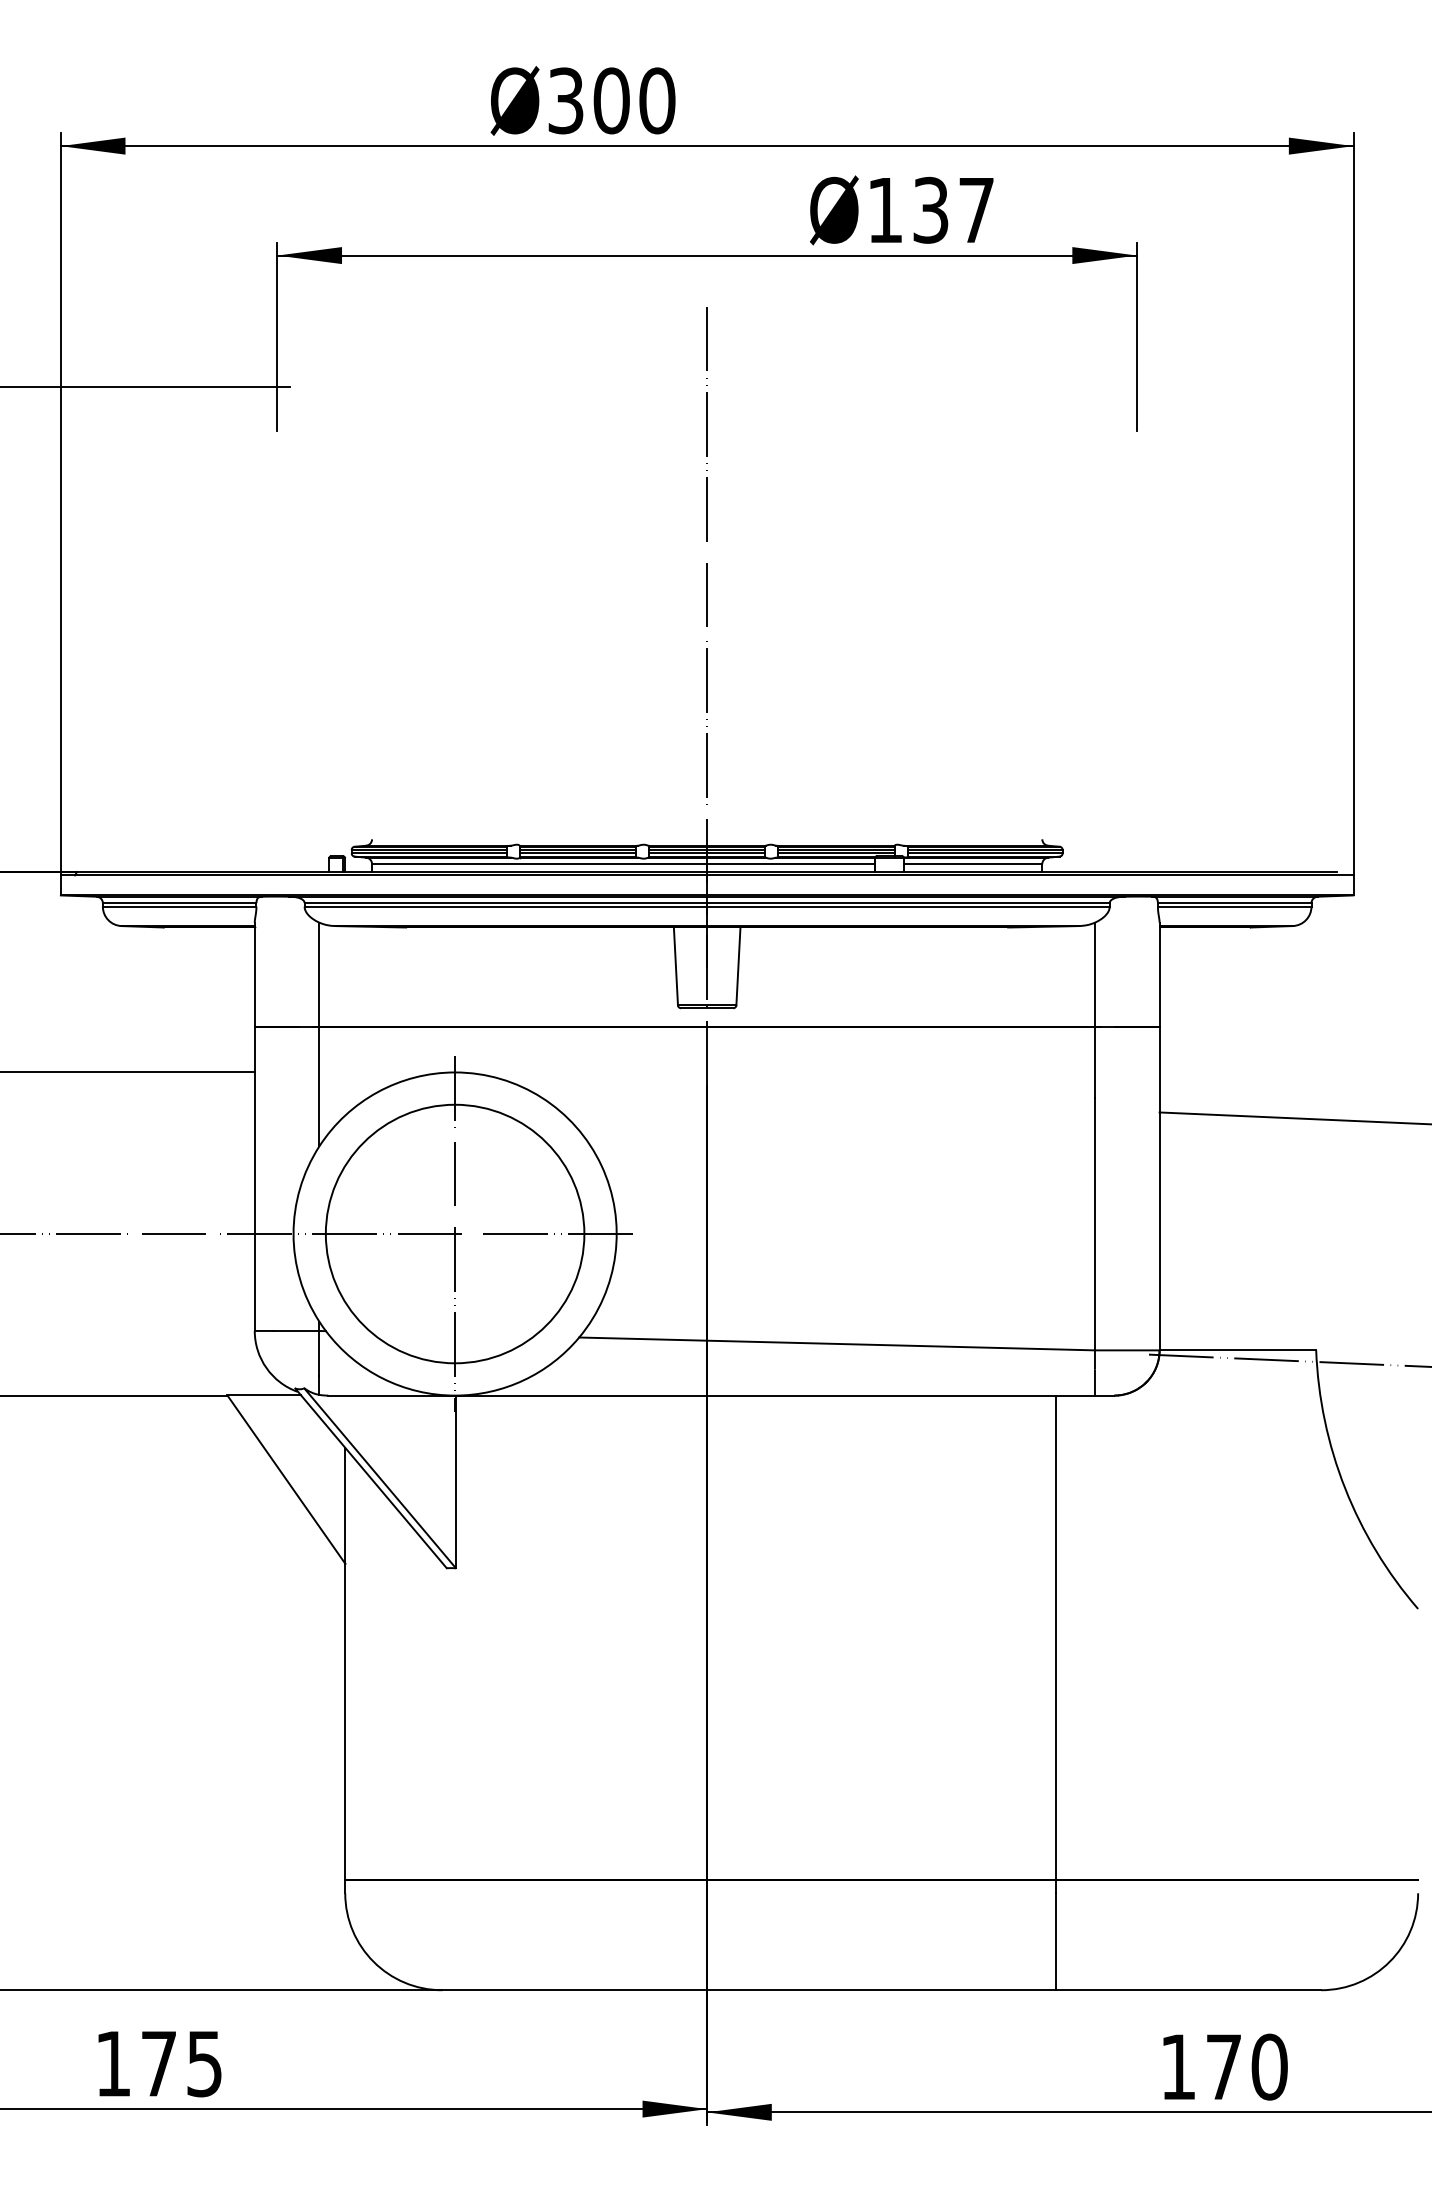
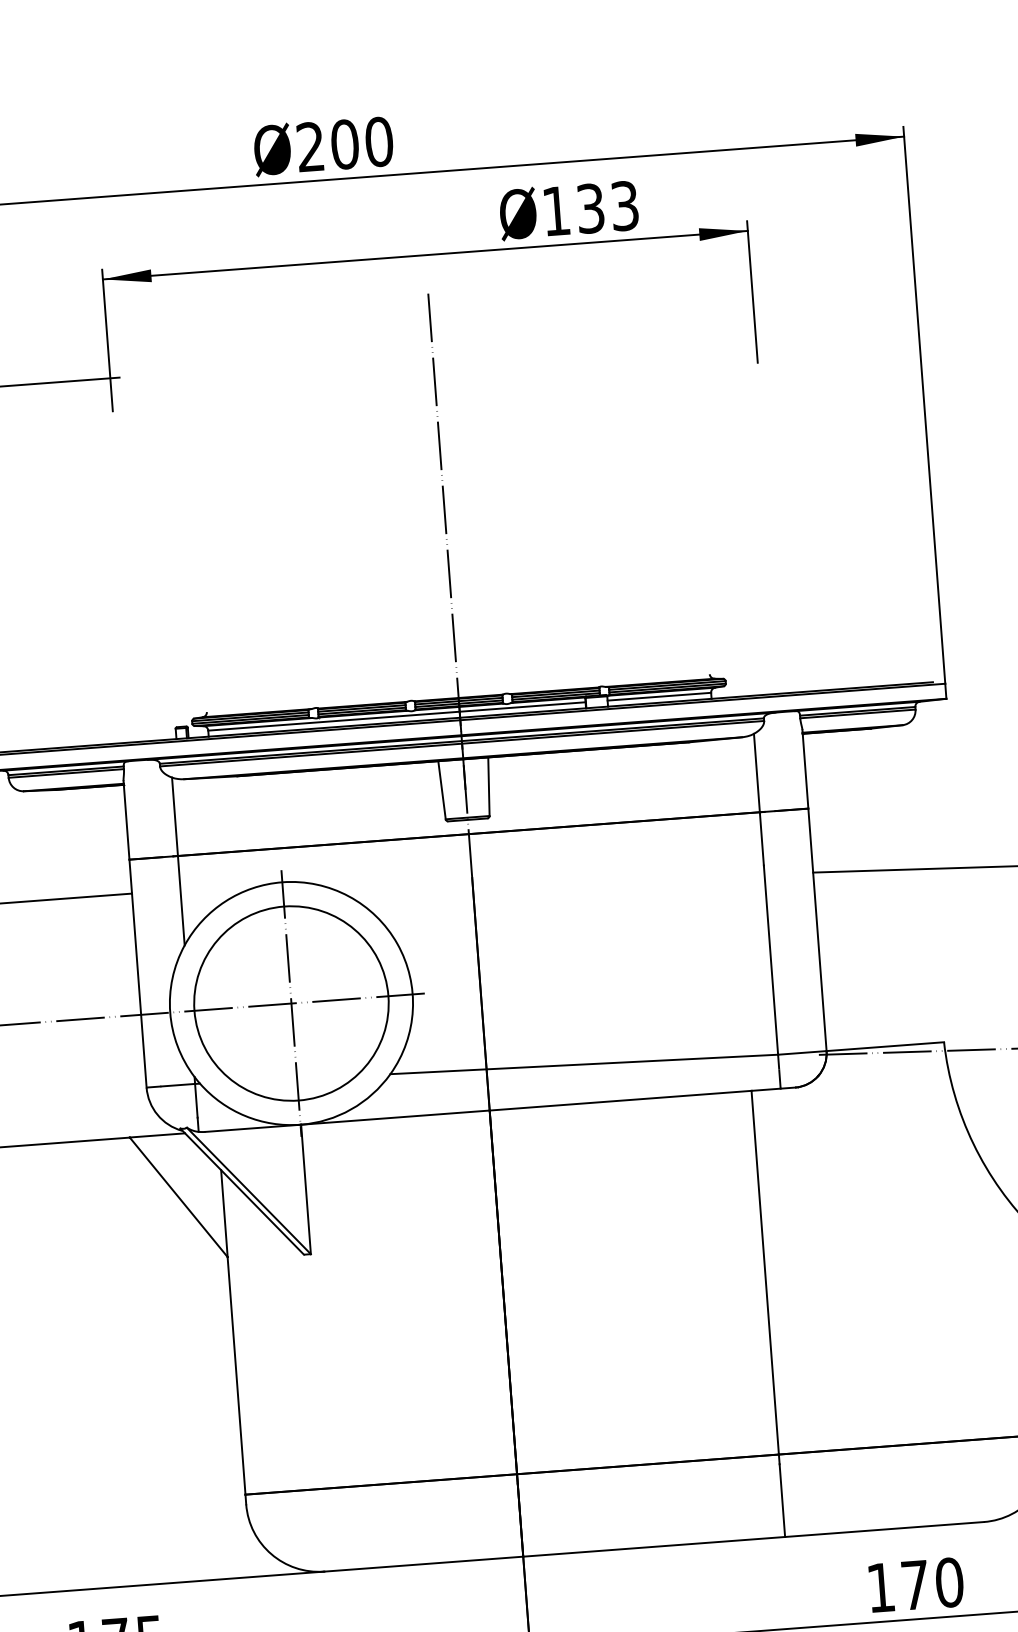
text: (565, 100) -> (310, 146), 300 -> 200
text: (976, 209) -> (624, 205), 137 -> 133

